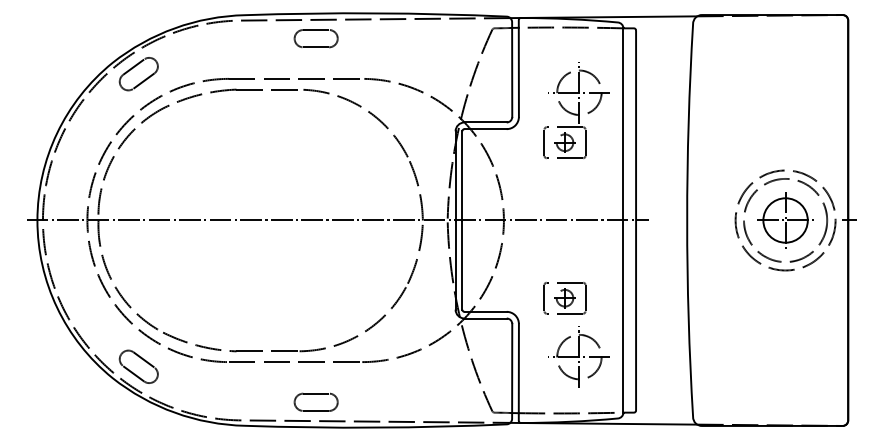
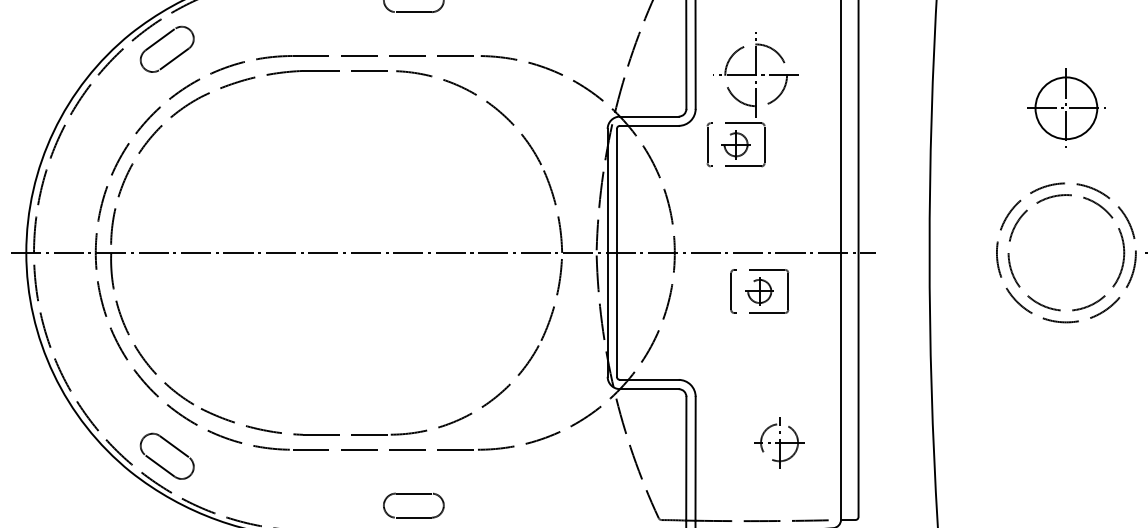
part: (576, 110) -> (752, 99), moved
part: (785, 220) -> (1066, 108), moved
part: (564, 298) -> (759, 291), moved
part: (578, 356) -> (778, 441), size x0.6

